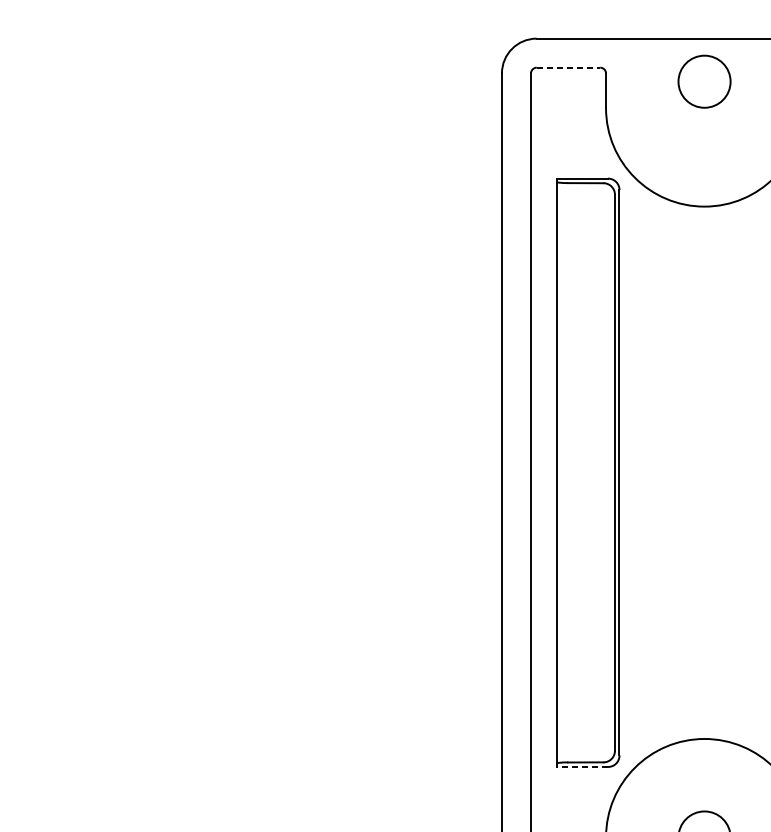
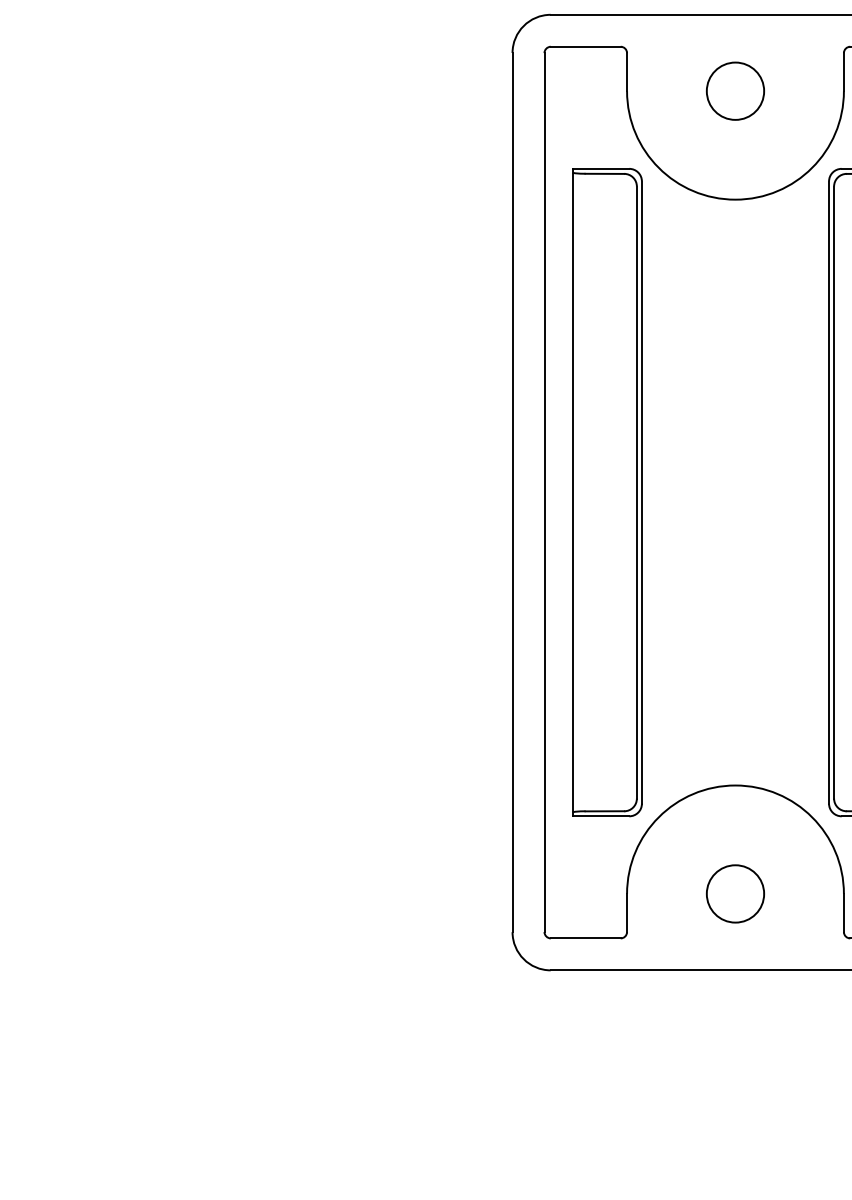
line: (568, 67) -> (585, 46), dashed -> solid
circle: (704, 81) -> (735, 90), moved
line: (581, 767) -> (600, 816), dashed -> solid

